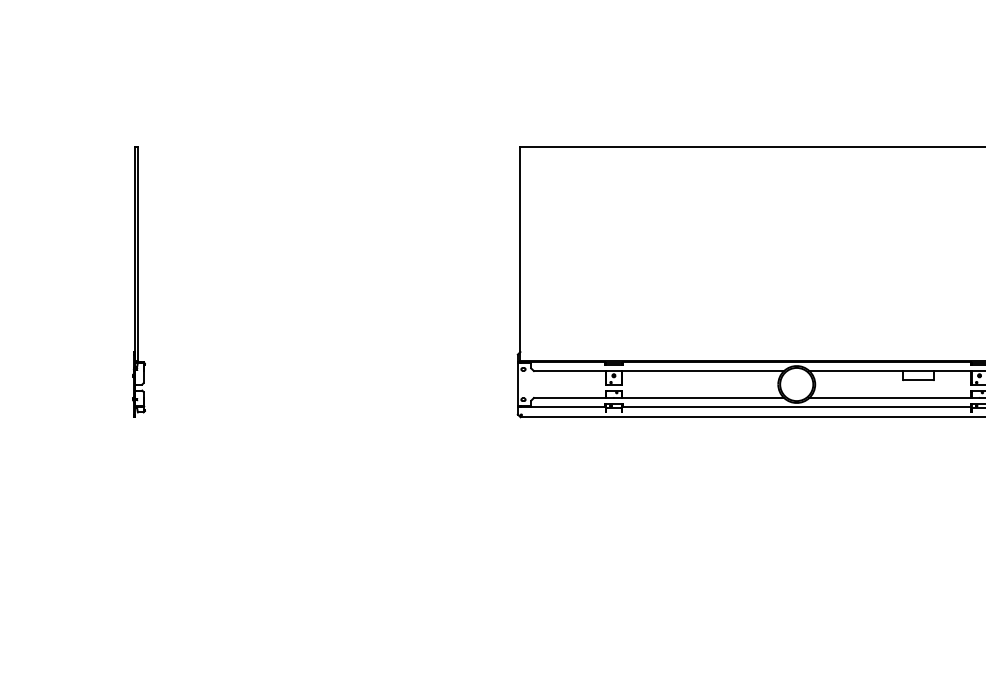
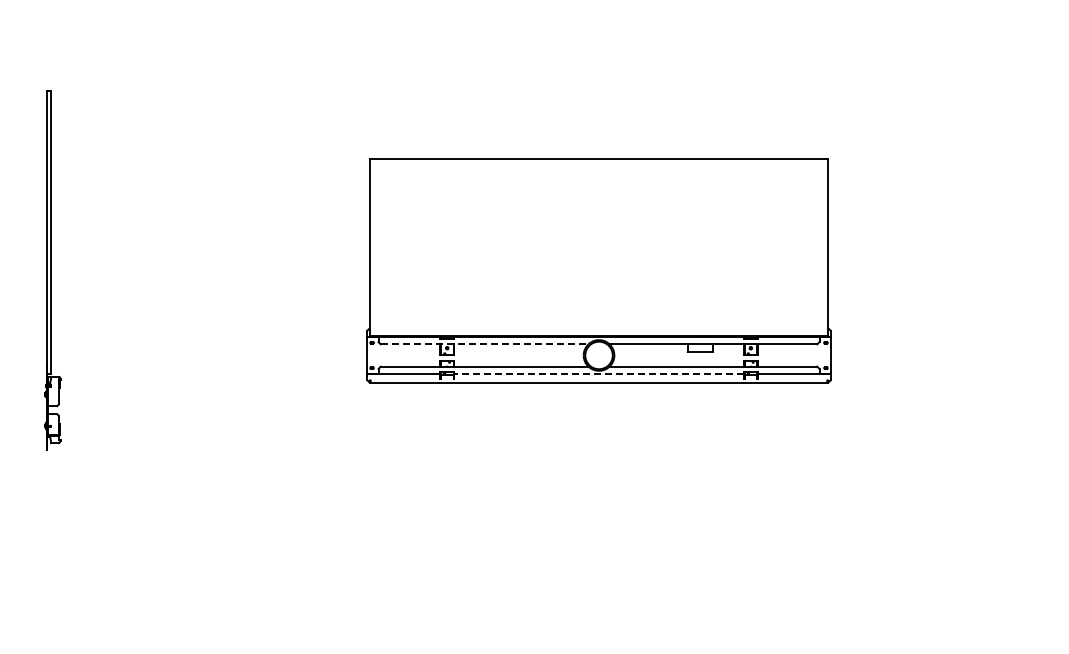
part: (138, 282) -> (52, 270), size x1.6
line: (658, 371) -> (484, 344), solid -> dashed
line: (797, 406) -> (599, 373), solid -> dashed

